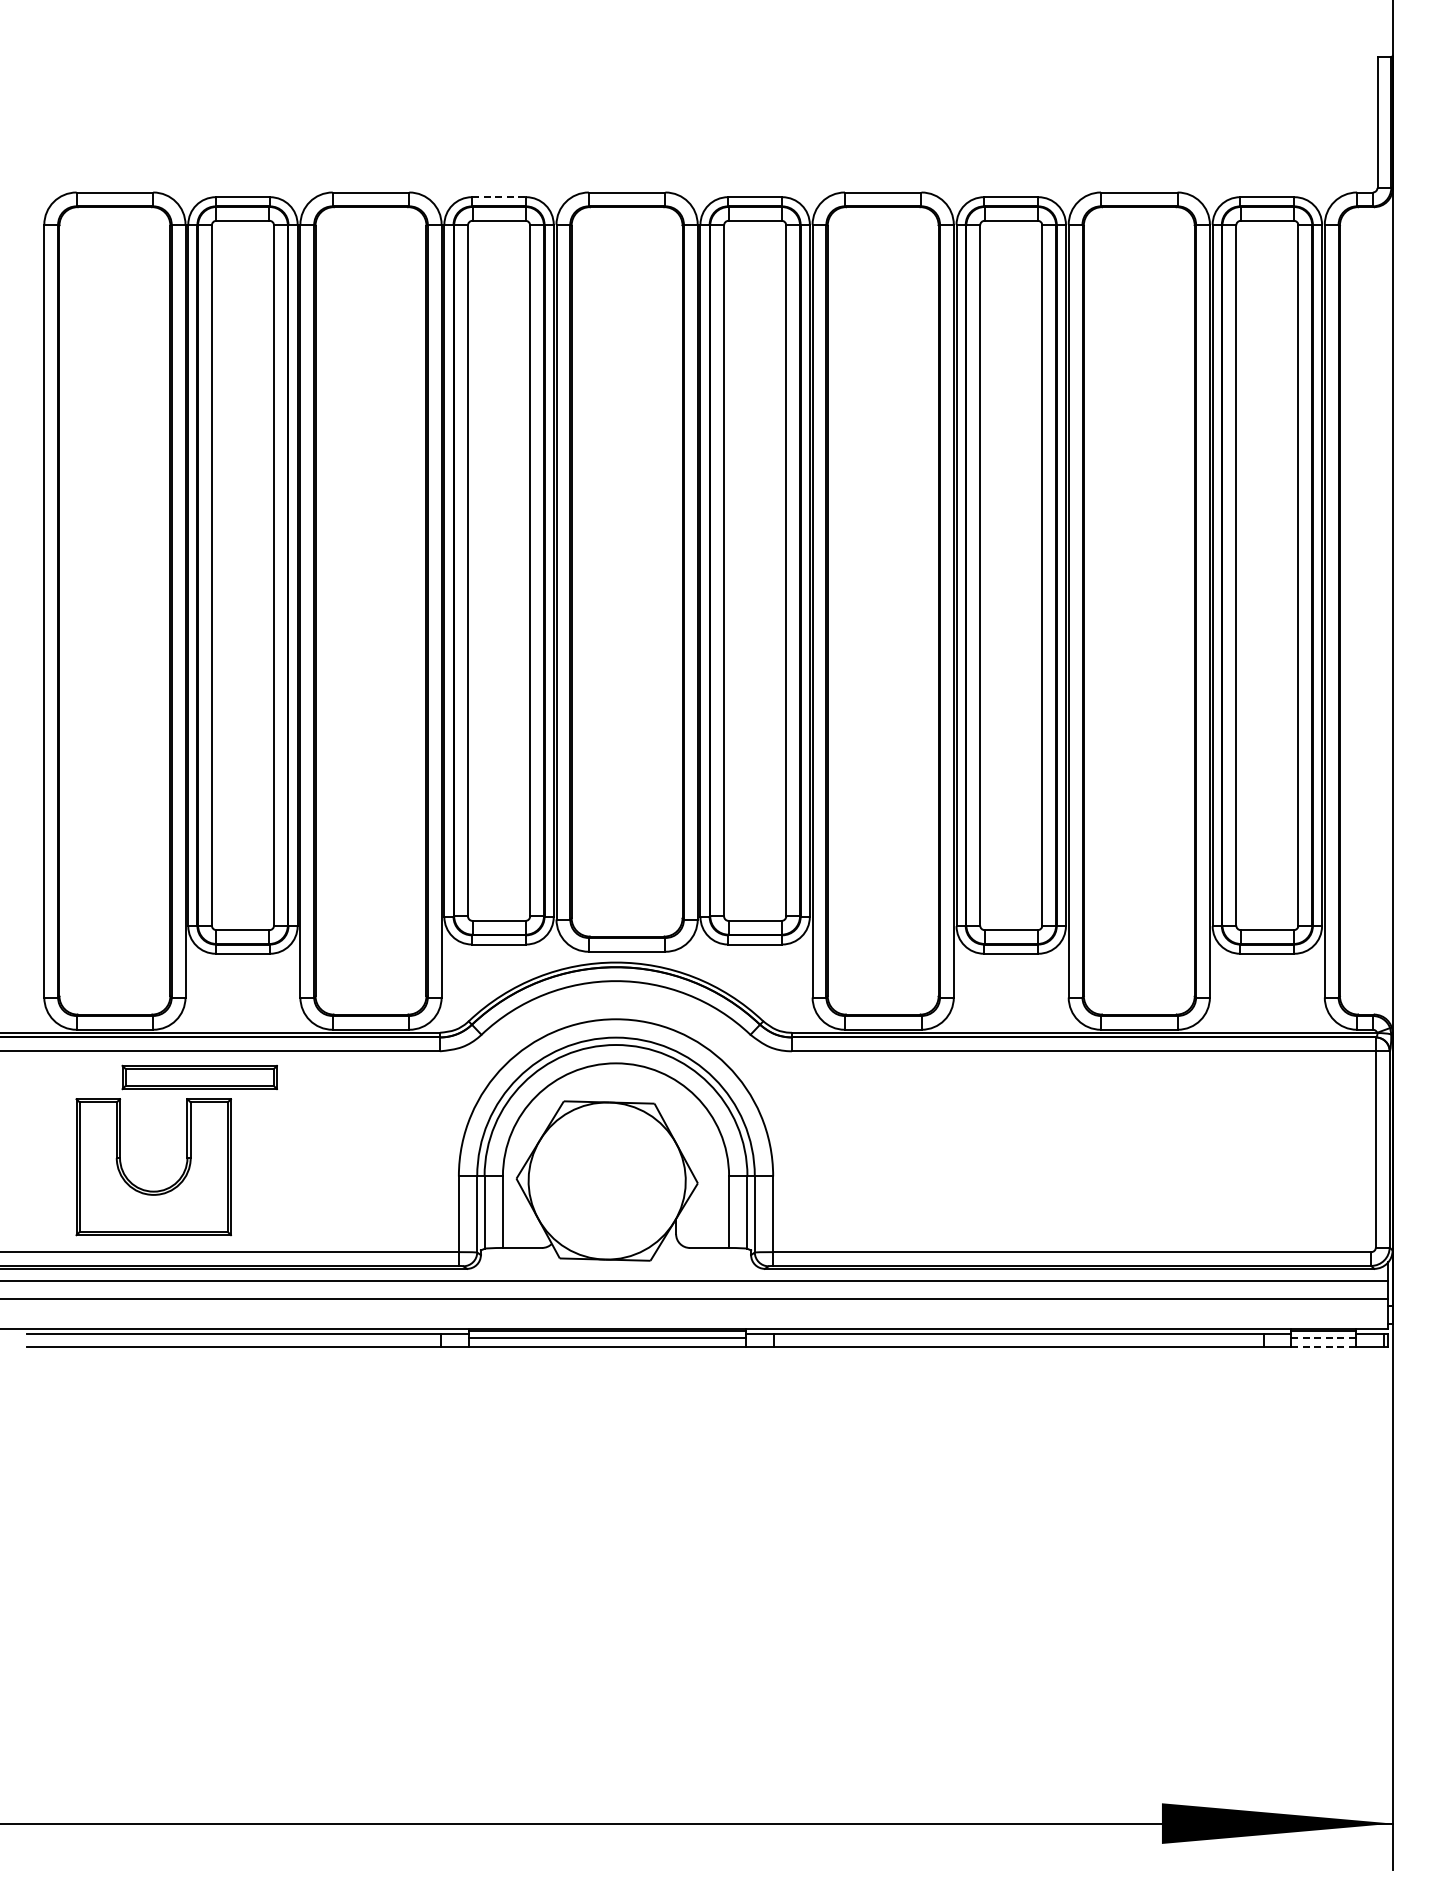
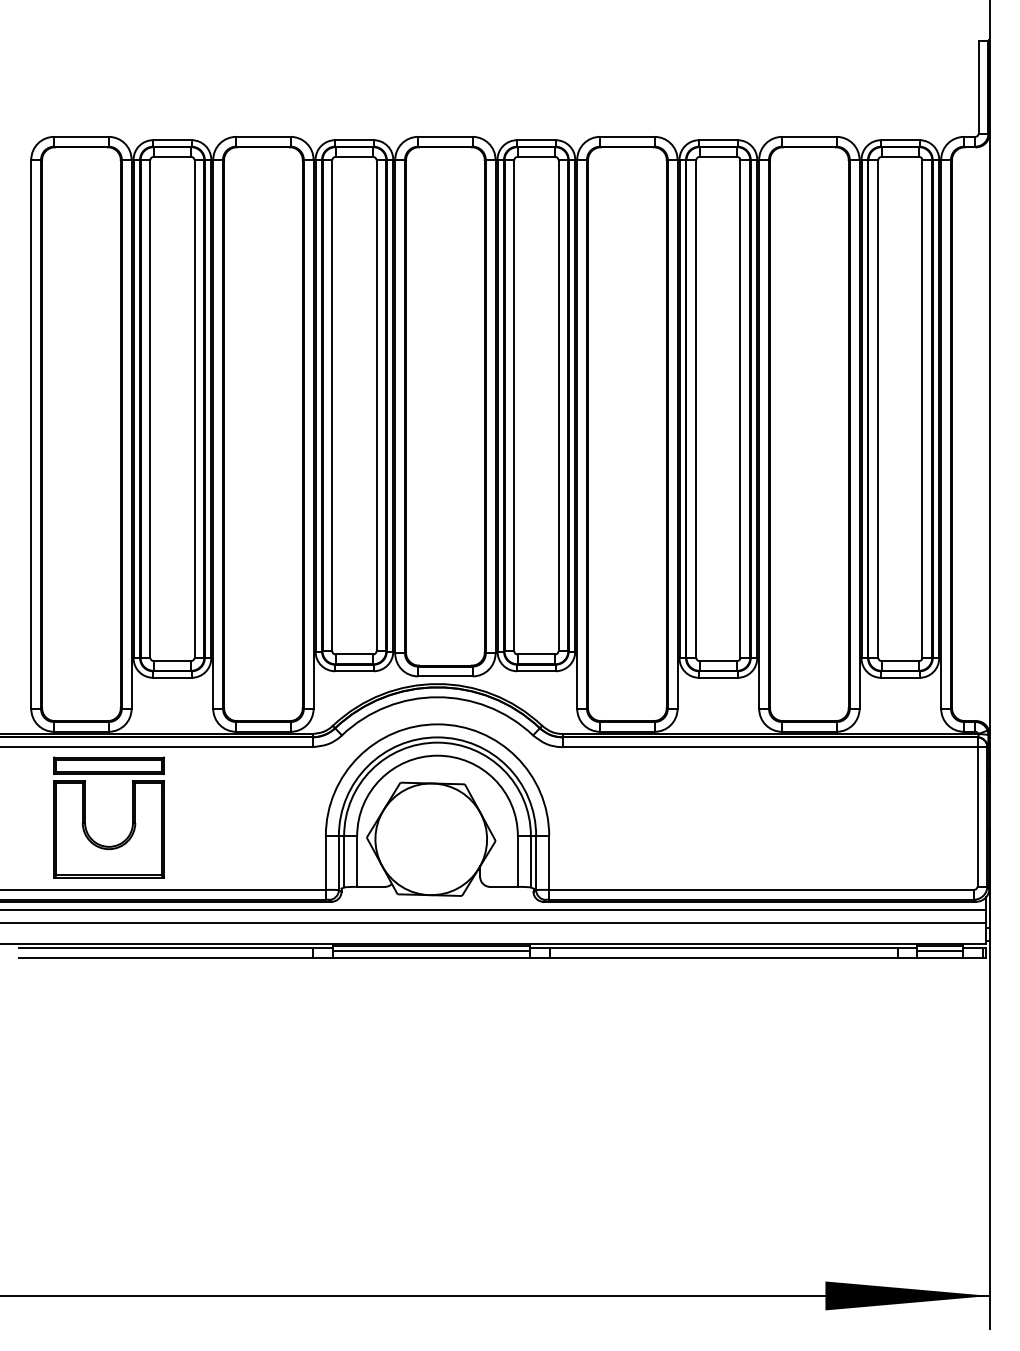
line: (499, 197) -> (354, 140), dashed -> solid
part: (199, 1077) -> (108, 765), moved
line: (1323, 1338) -> (940, 951), dashed -> solid
line: (1323, 1347) -> (940, 957), dashed -> solid

